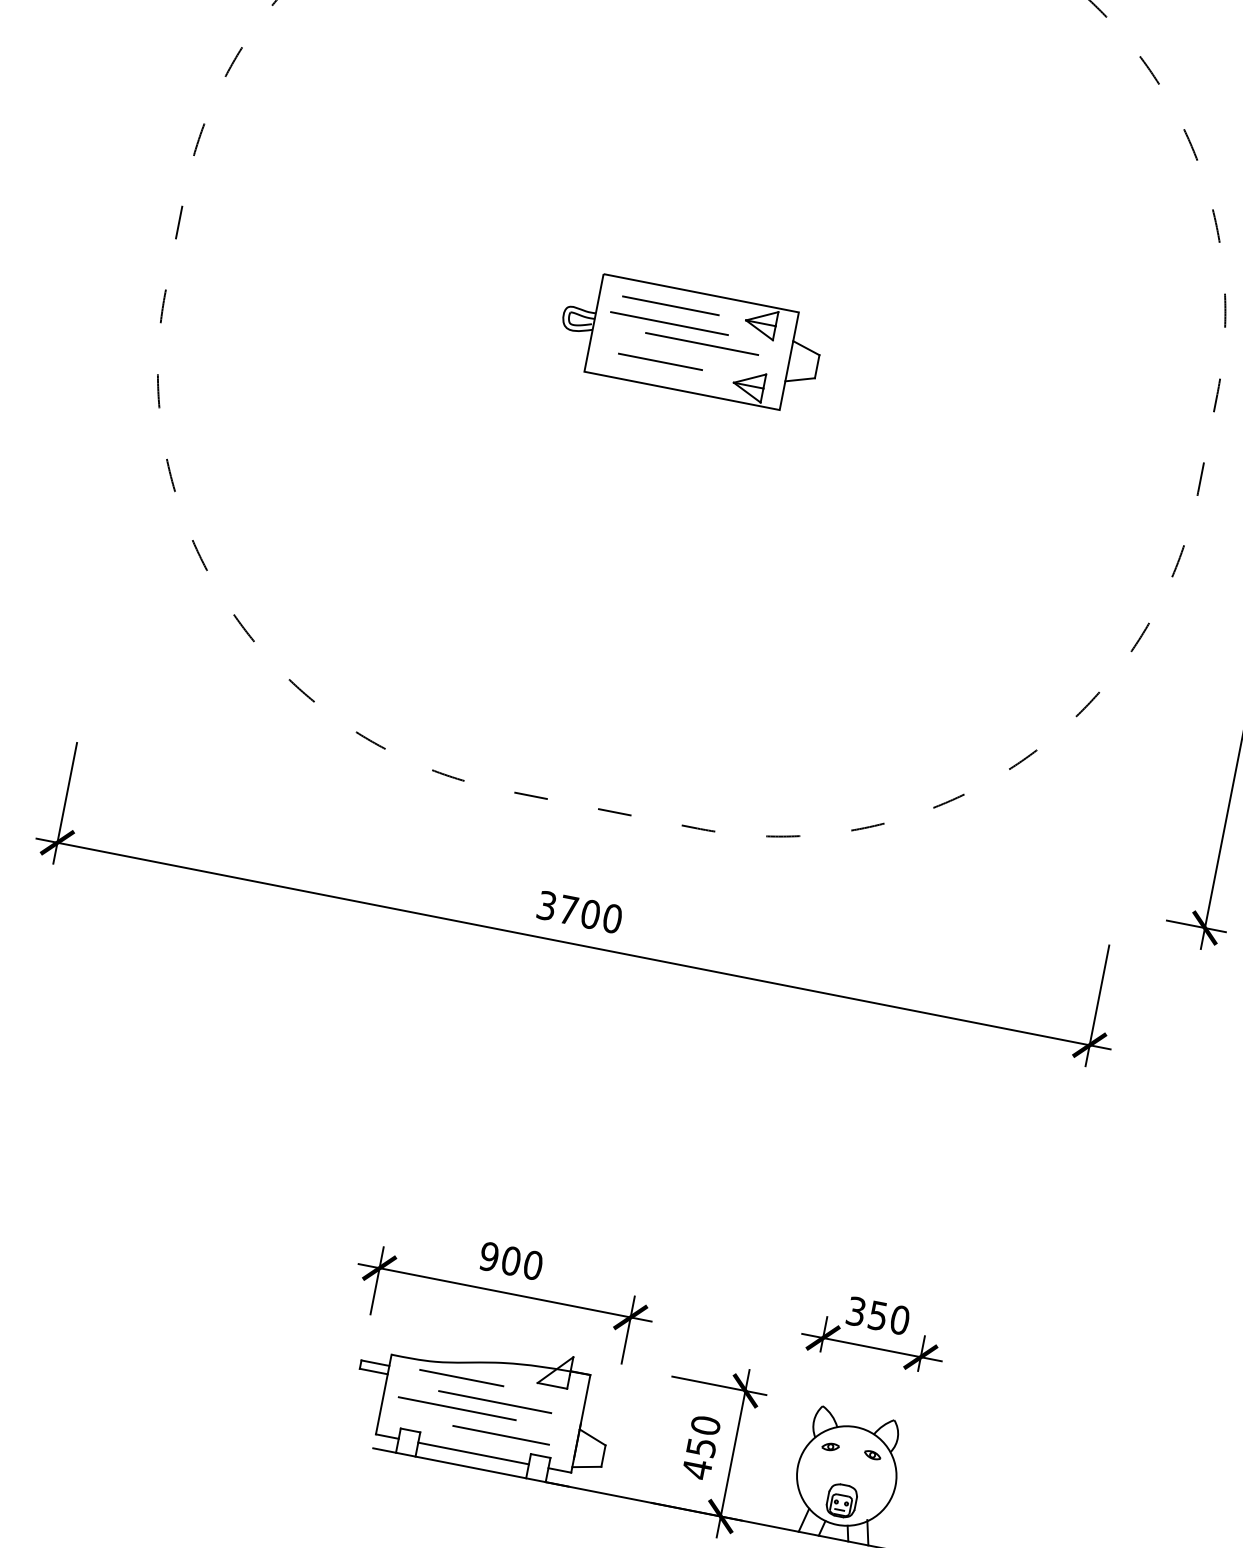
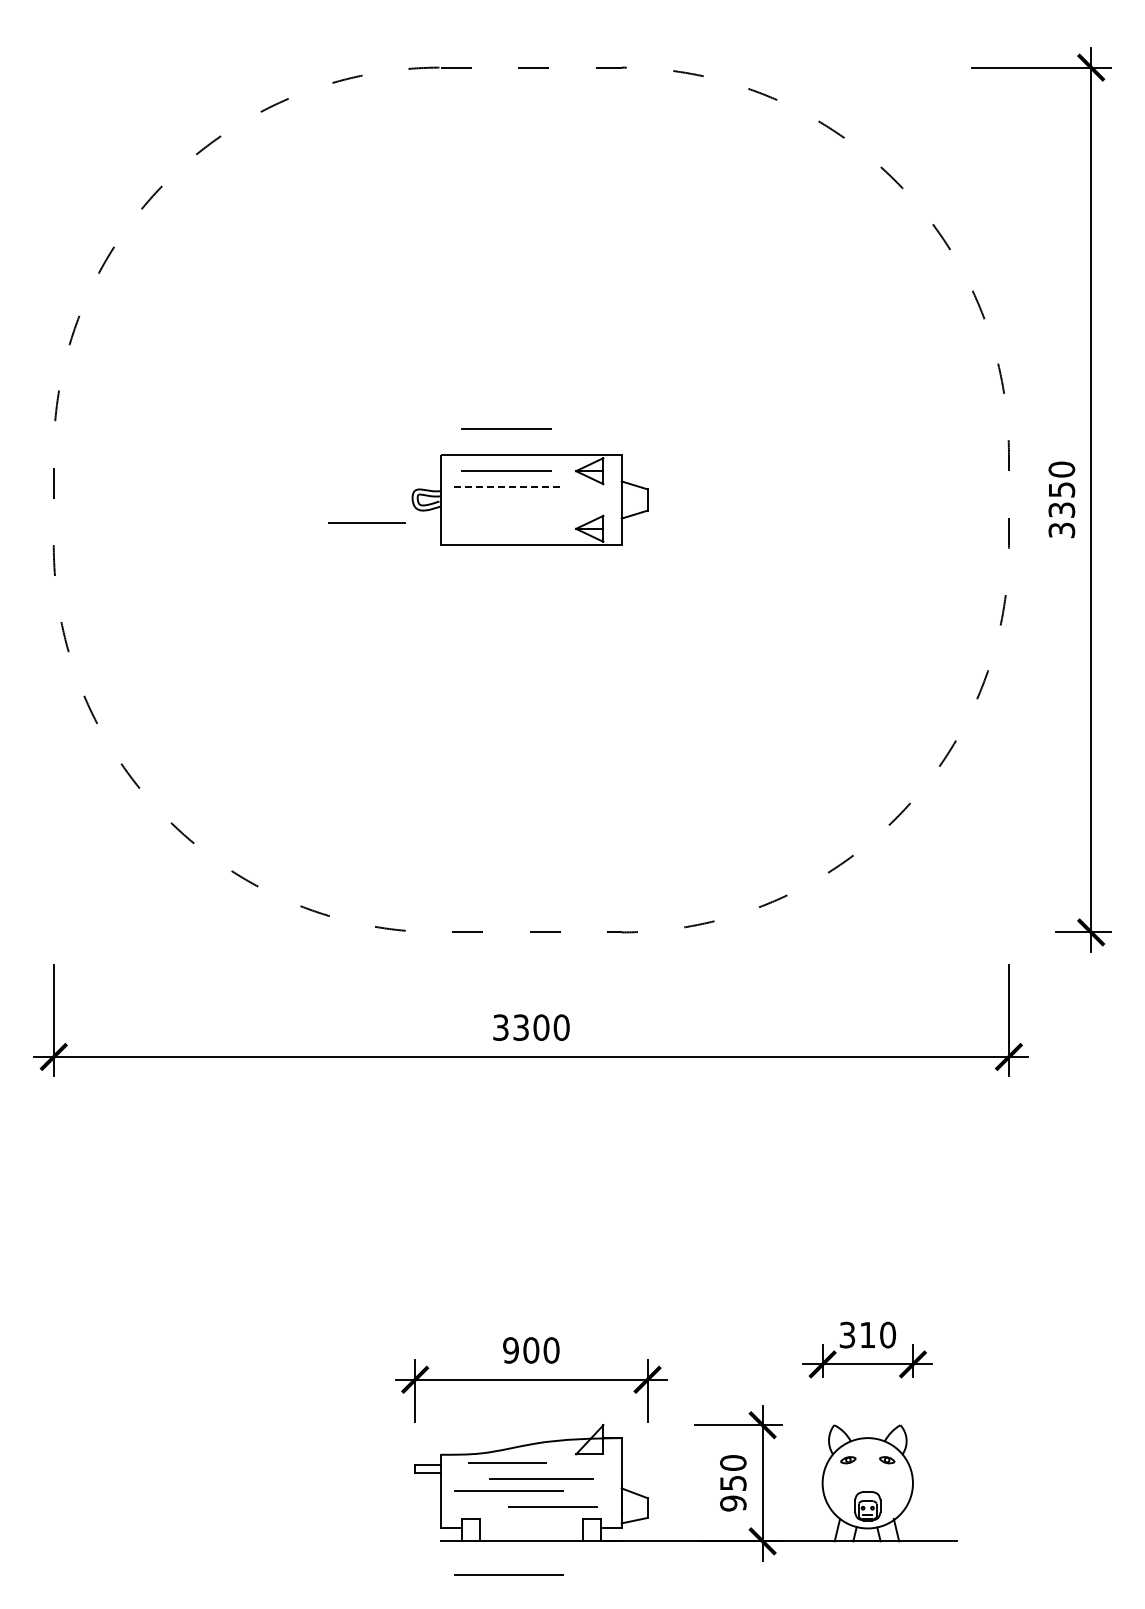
line: (679, 259) -> (506, 428), added
line: (669, 323) -> (508, 487), solid -> dashed
line: (701, 343) -> (540, 499), removed
line: (660, 361) -> (366, 522), moved
text: (568, 909) -> (520, 1027), 3700 -> 3300
text: (877, 1316) -> (867, 1335), 350 -> 310
line: (473, 1453) -> (531, 1528), removed
text: (697, 1469) -> (733, 1503), 450 -> 950
line: (439, 1498) -> (508, 1574), added

